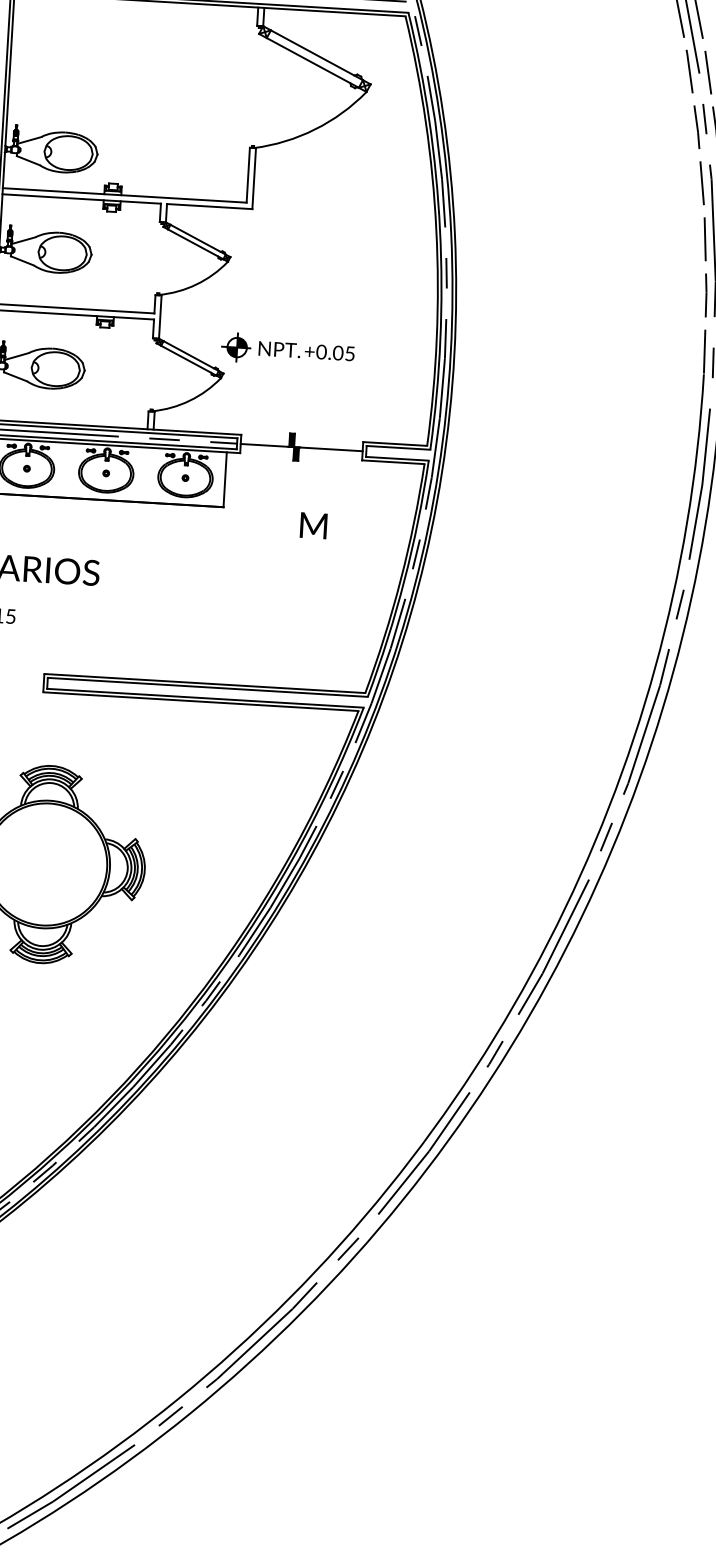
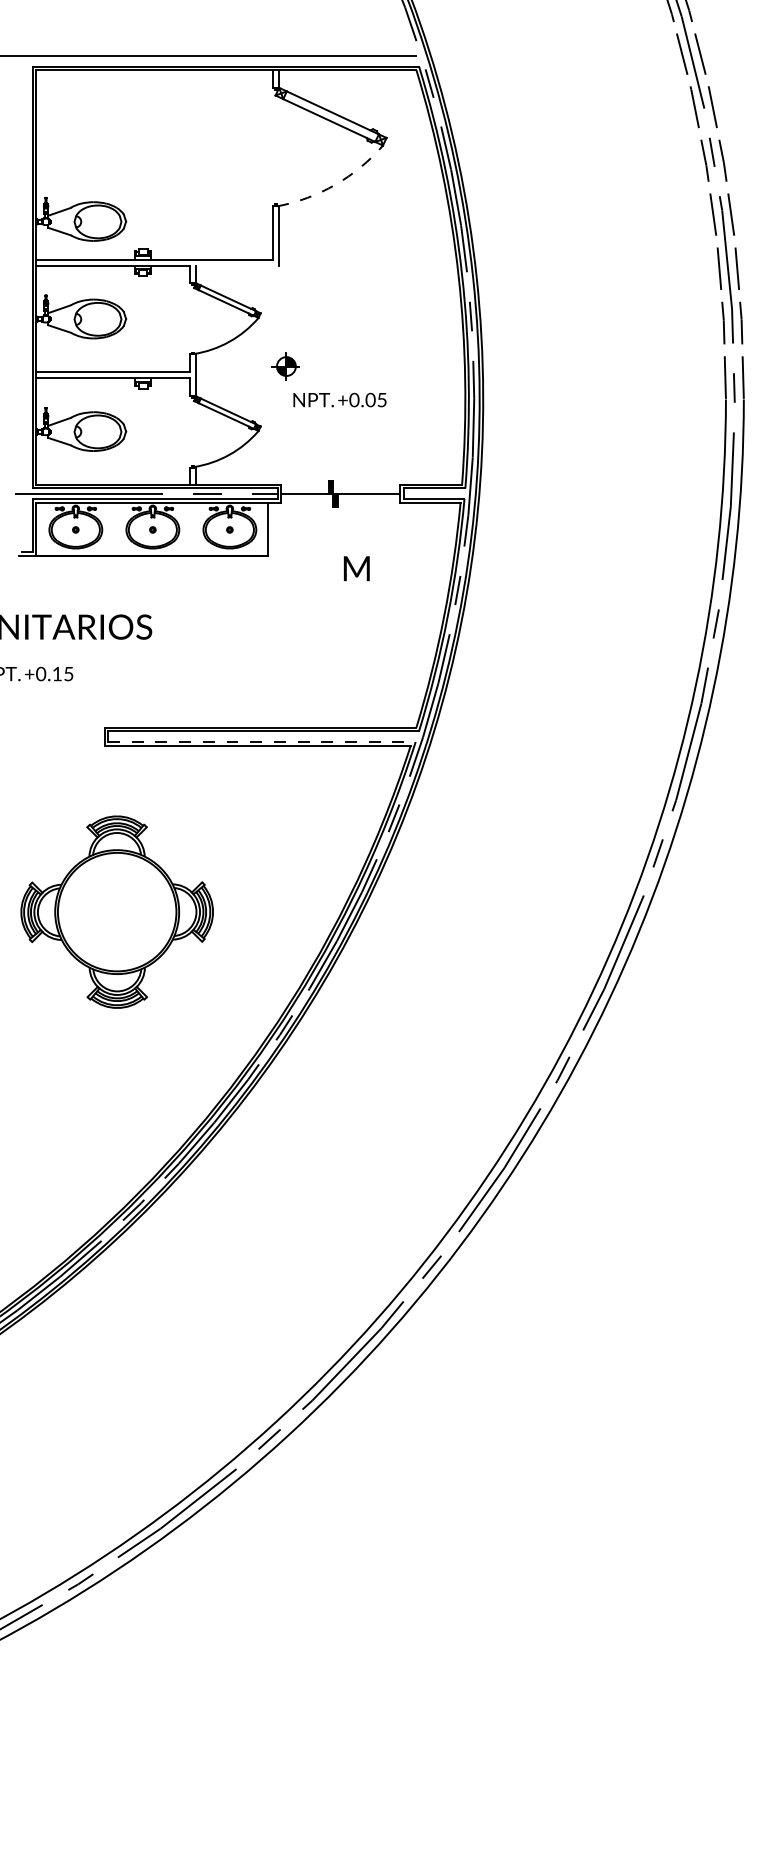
arc: (315, 129) -> (335, 184), solid -> dashed
line: (209, 206) -> (237, 265), removed
part: (236, 347) -> (285, 366), moved
line: (205, 697) -> (261, 741), solid -> dashed

